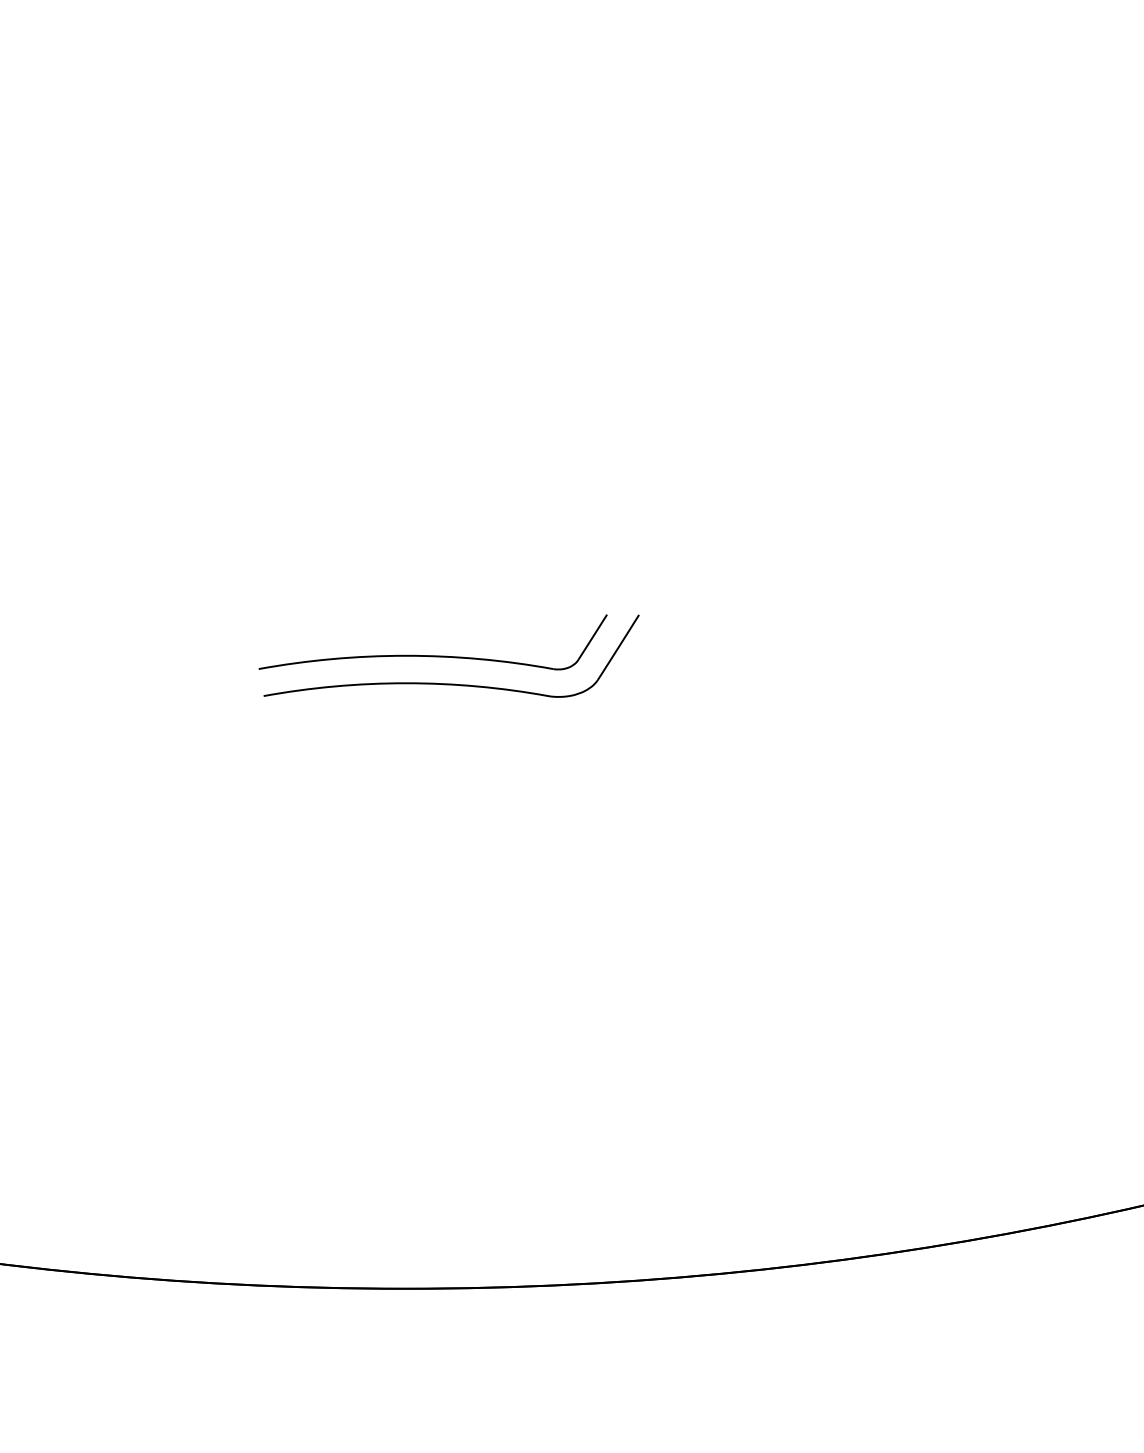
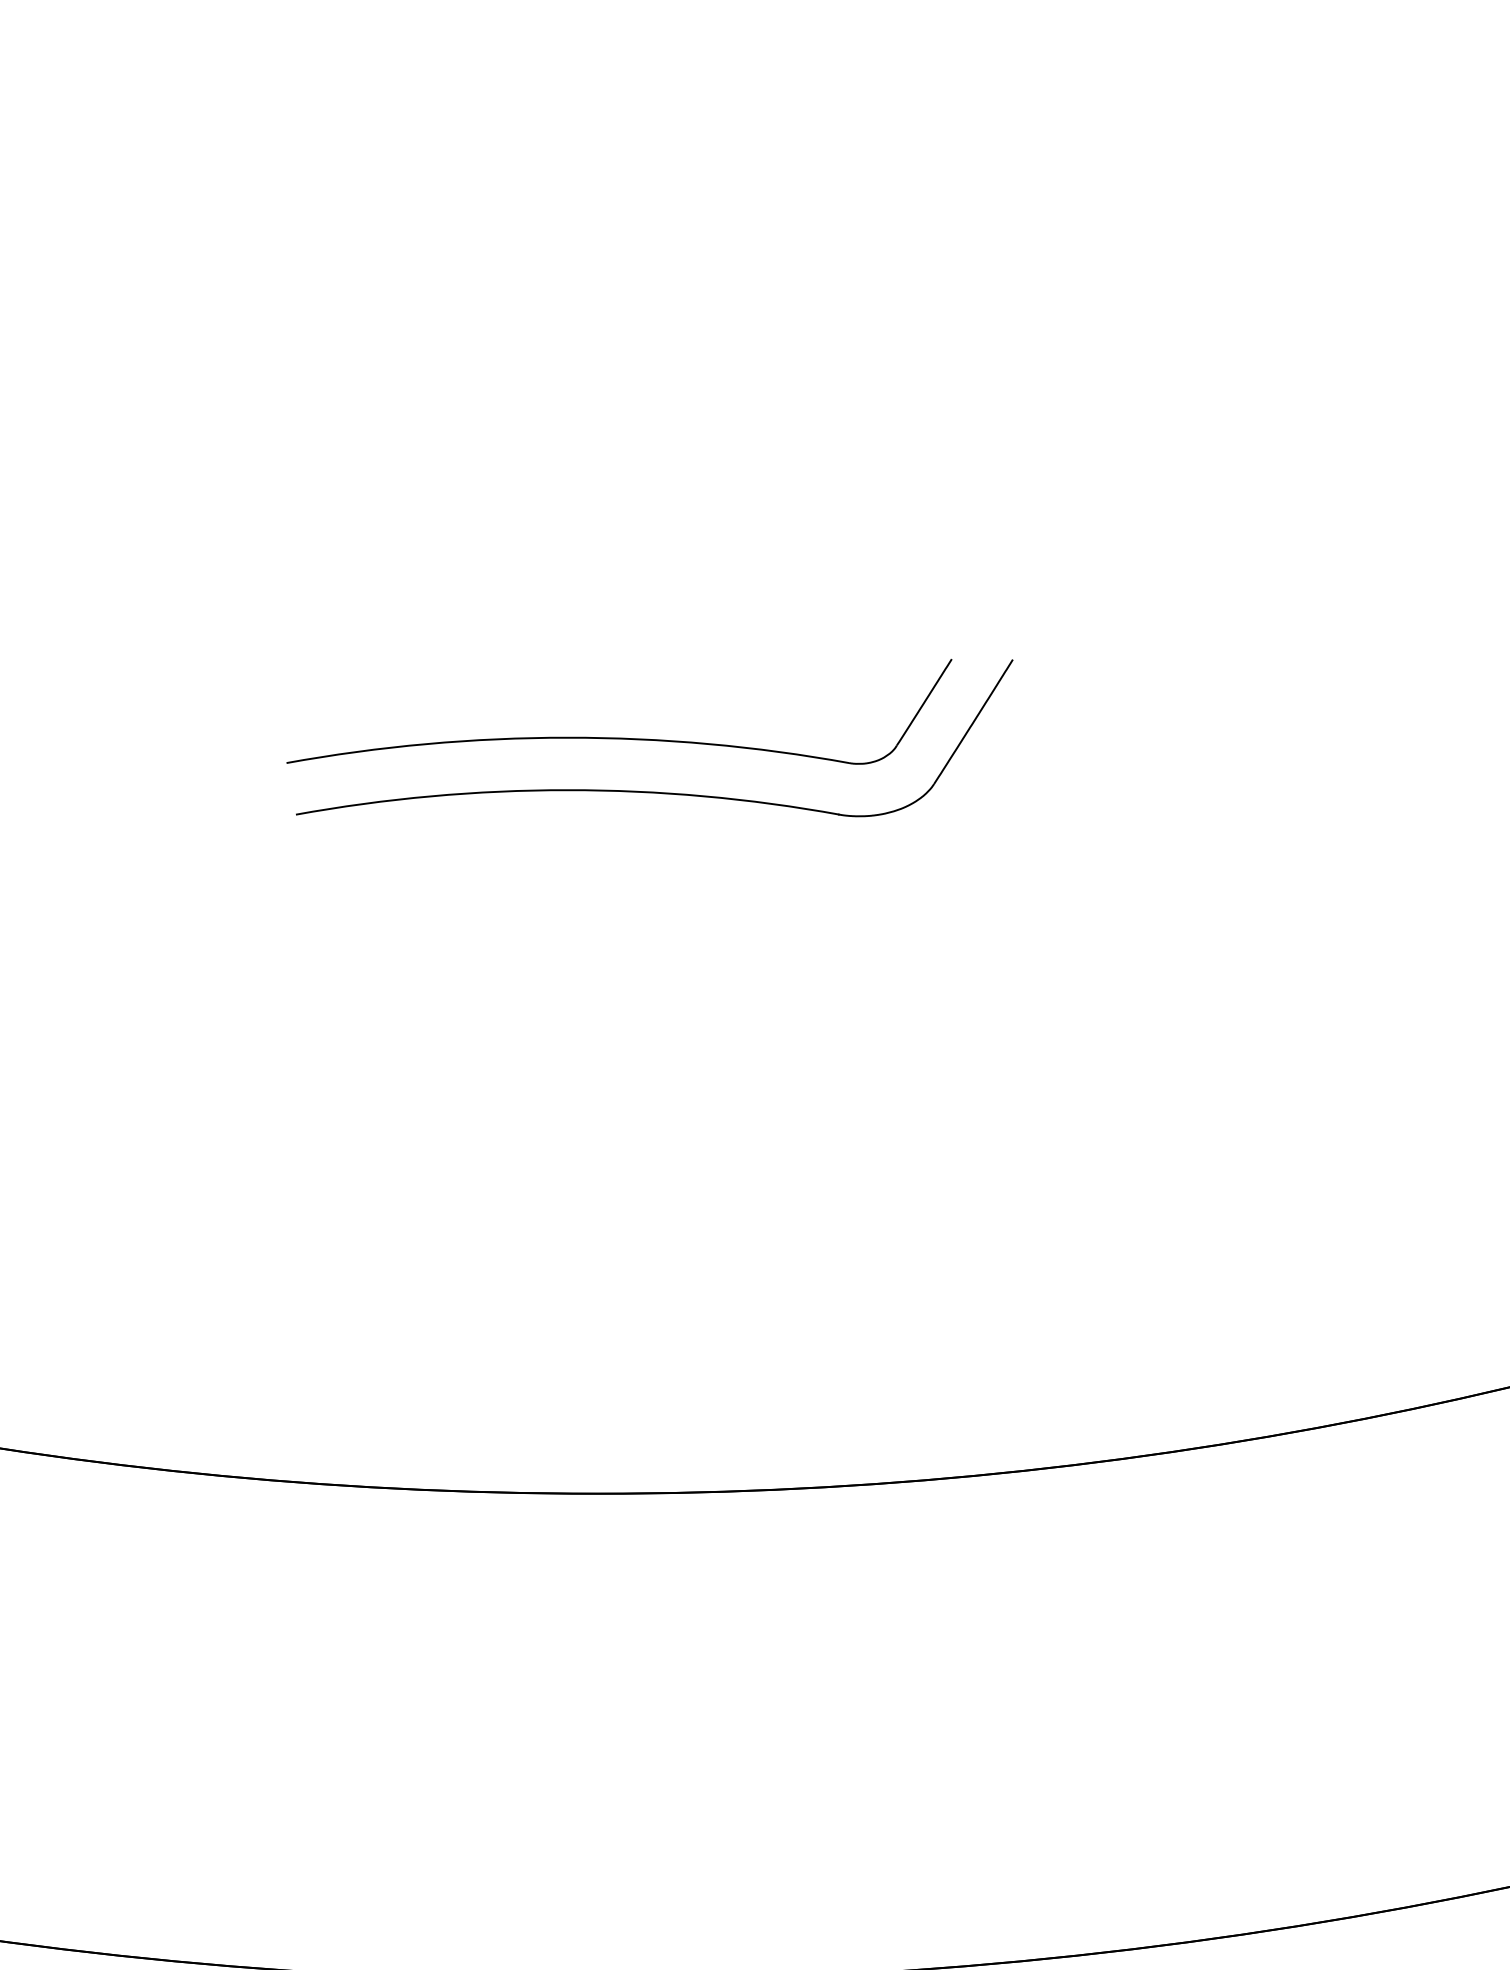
part: (448, 656) -> (649, 738), size x1.6

